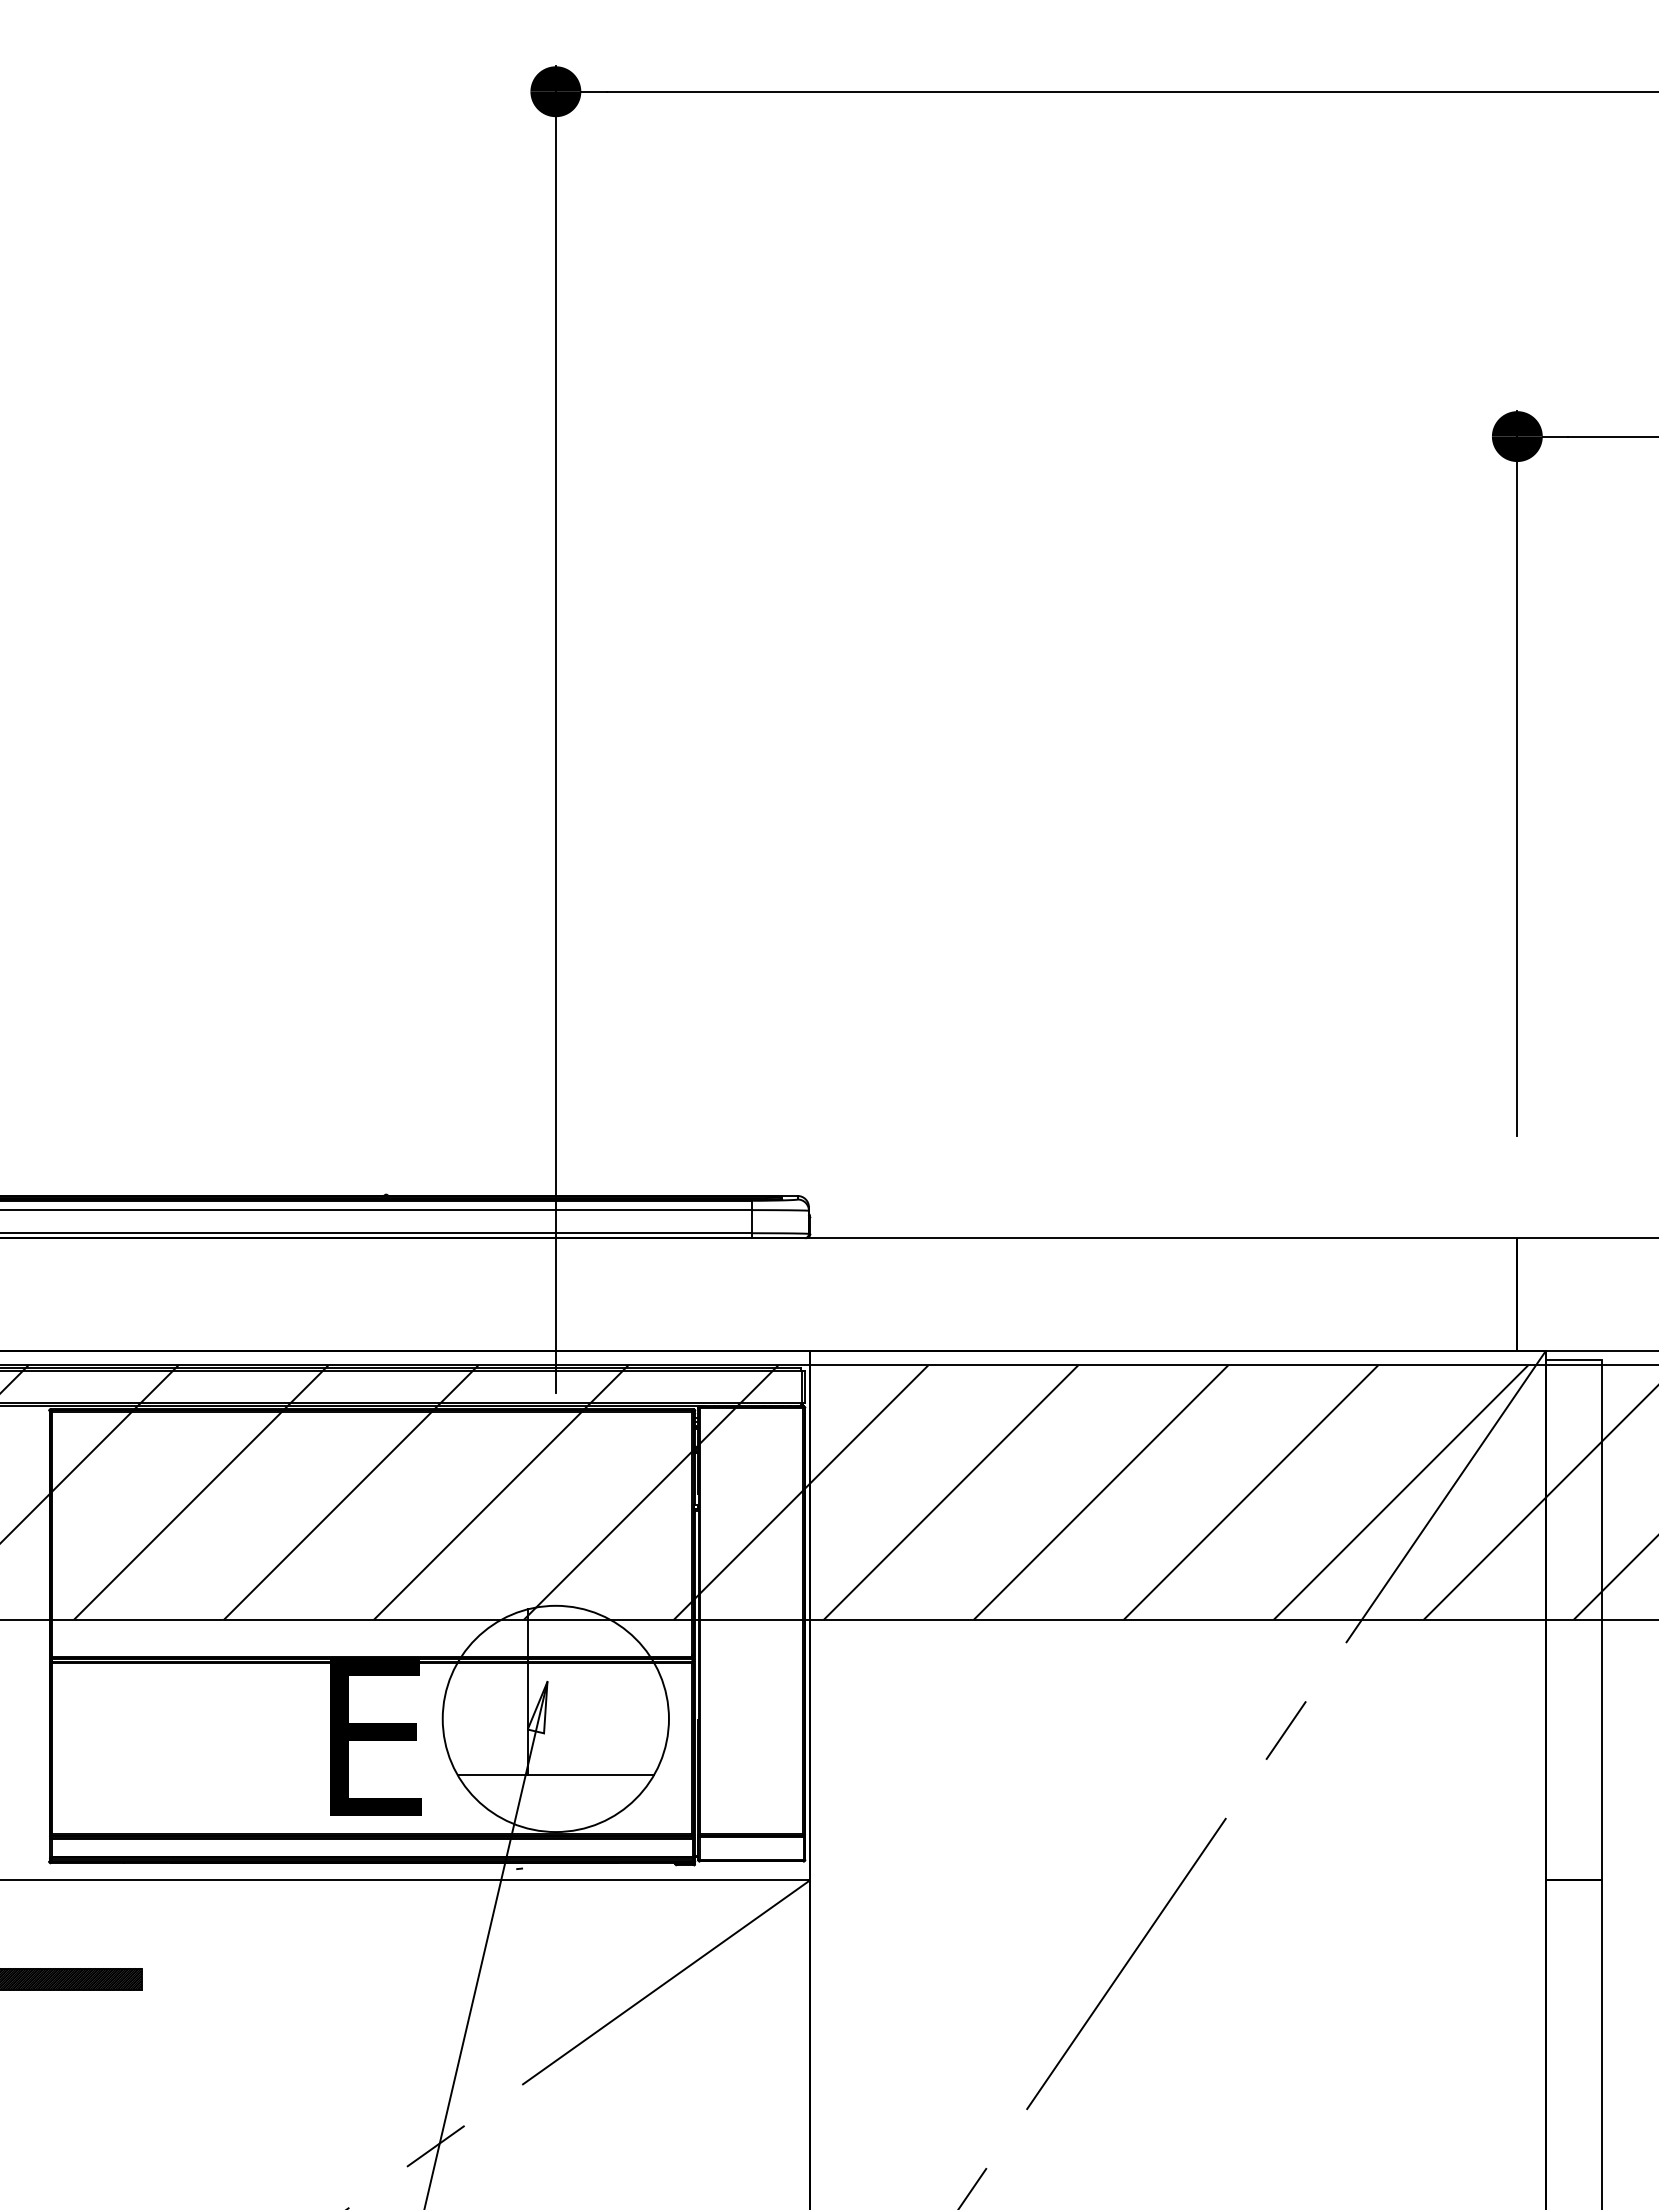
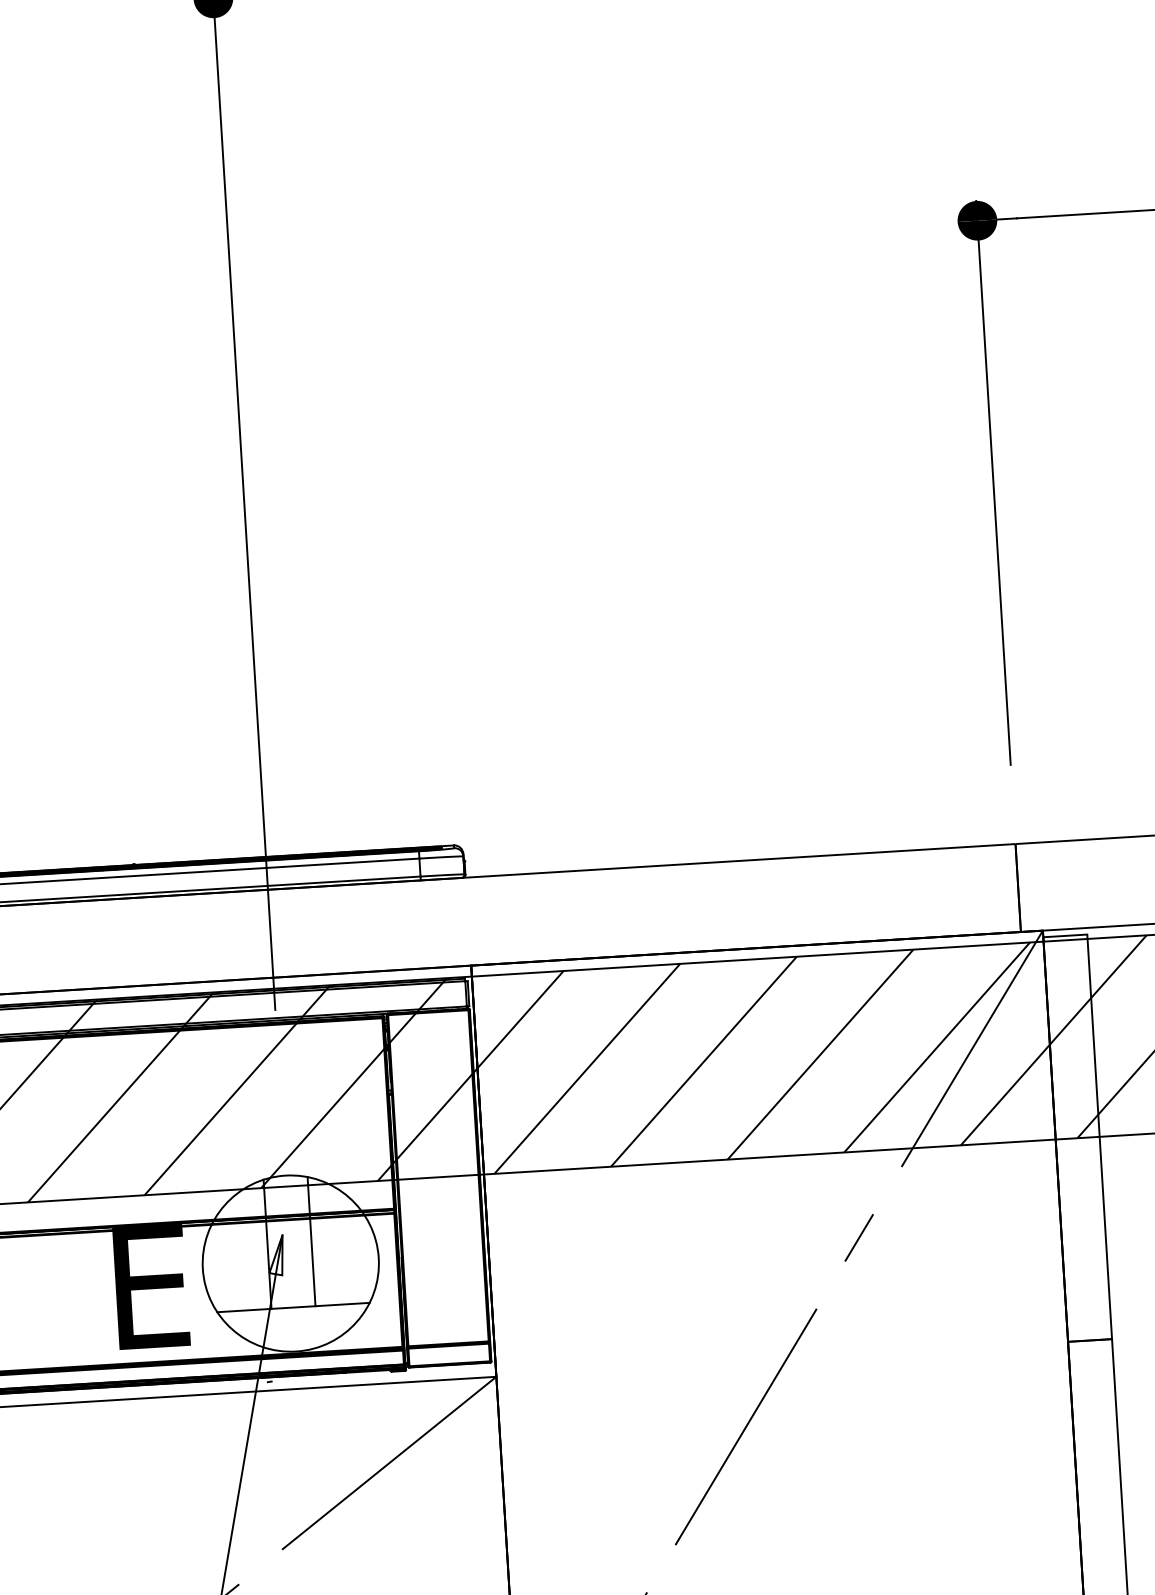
line: (584, 1692) -> (311, 1241), added

